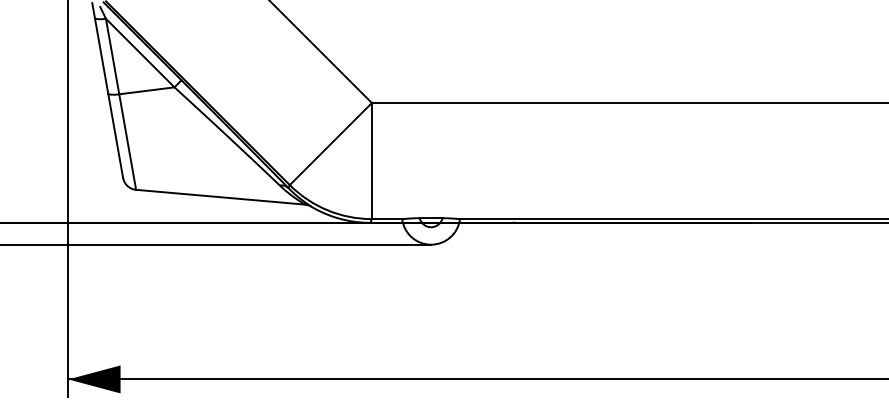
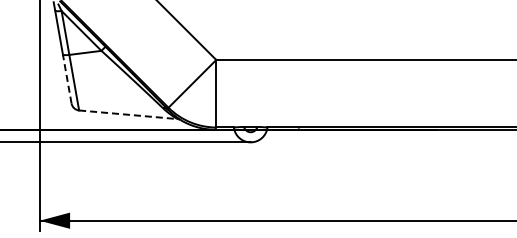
line: (116, 136) -> (67, 79), solid -> dashed
line: (220, 196) -> (128, 114), solid -> dashed

